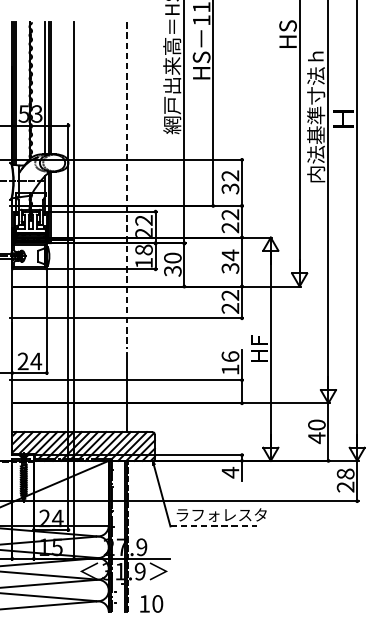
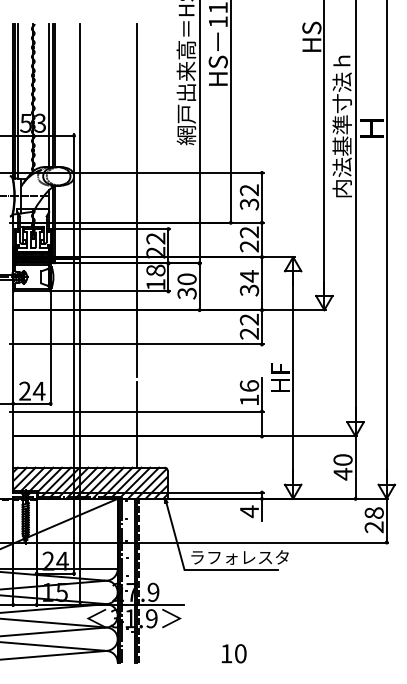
line: (127, 185) -> (137, 200), dashed -> solid
line: (213, 526) -> (231, 569), dashed -> solid
text: (151, 603) -> (233, 653), moved

